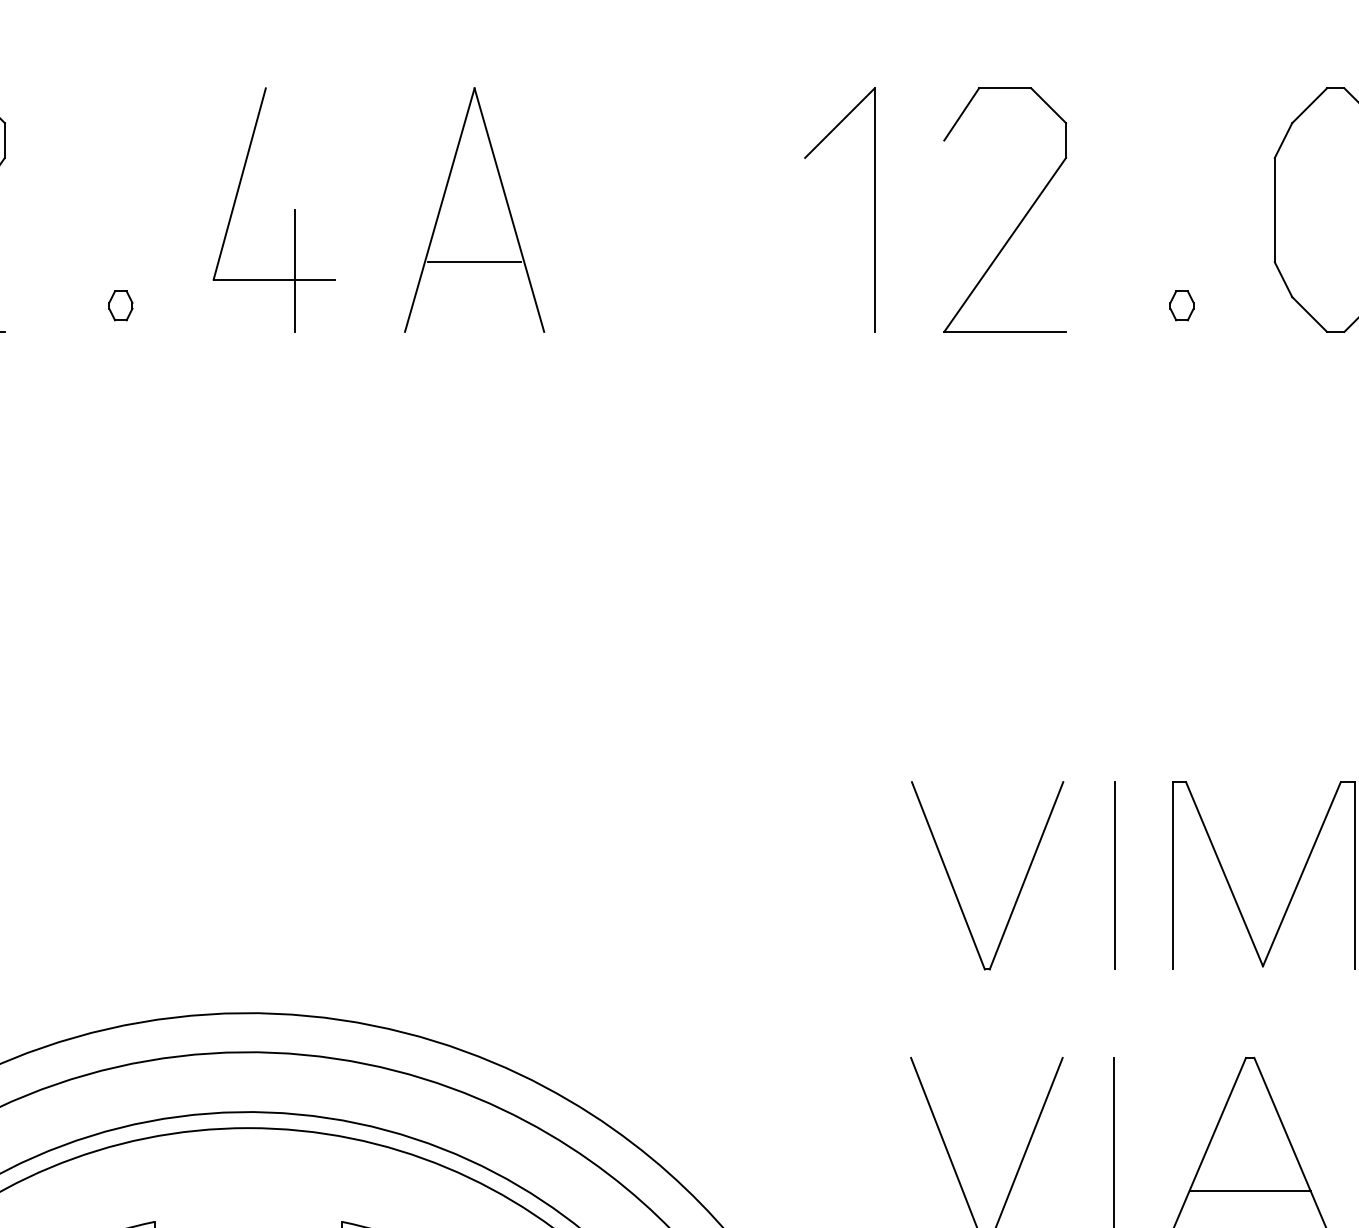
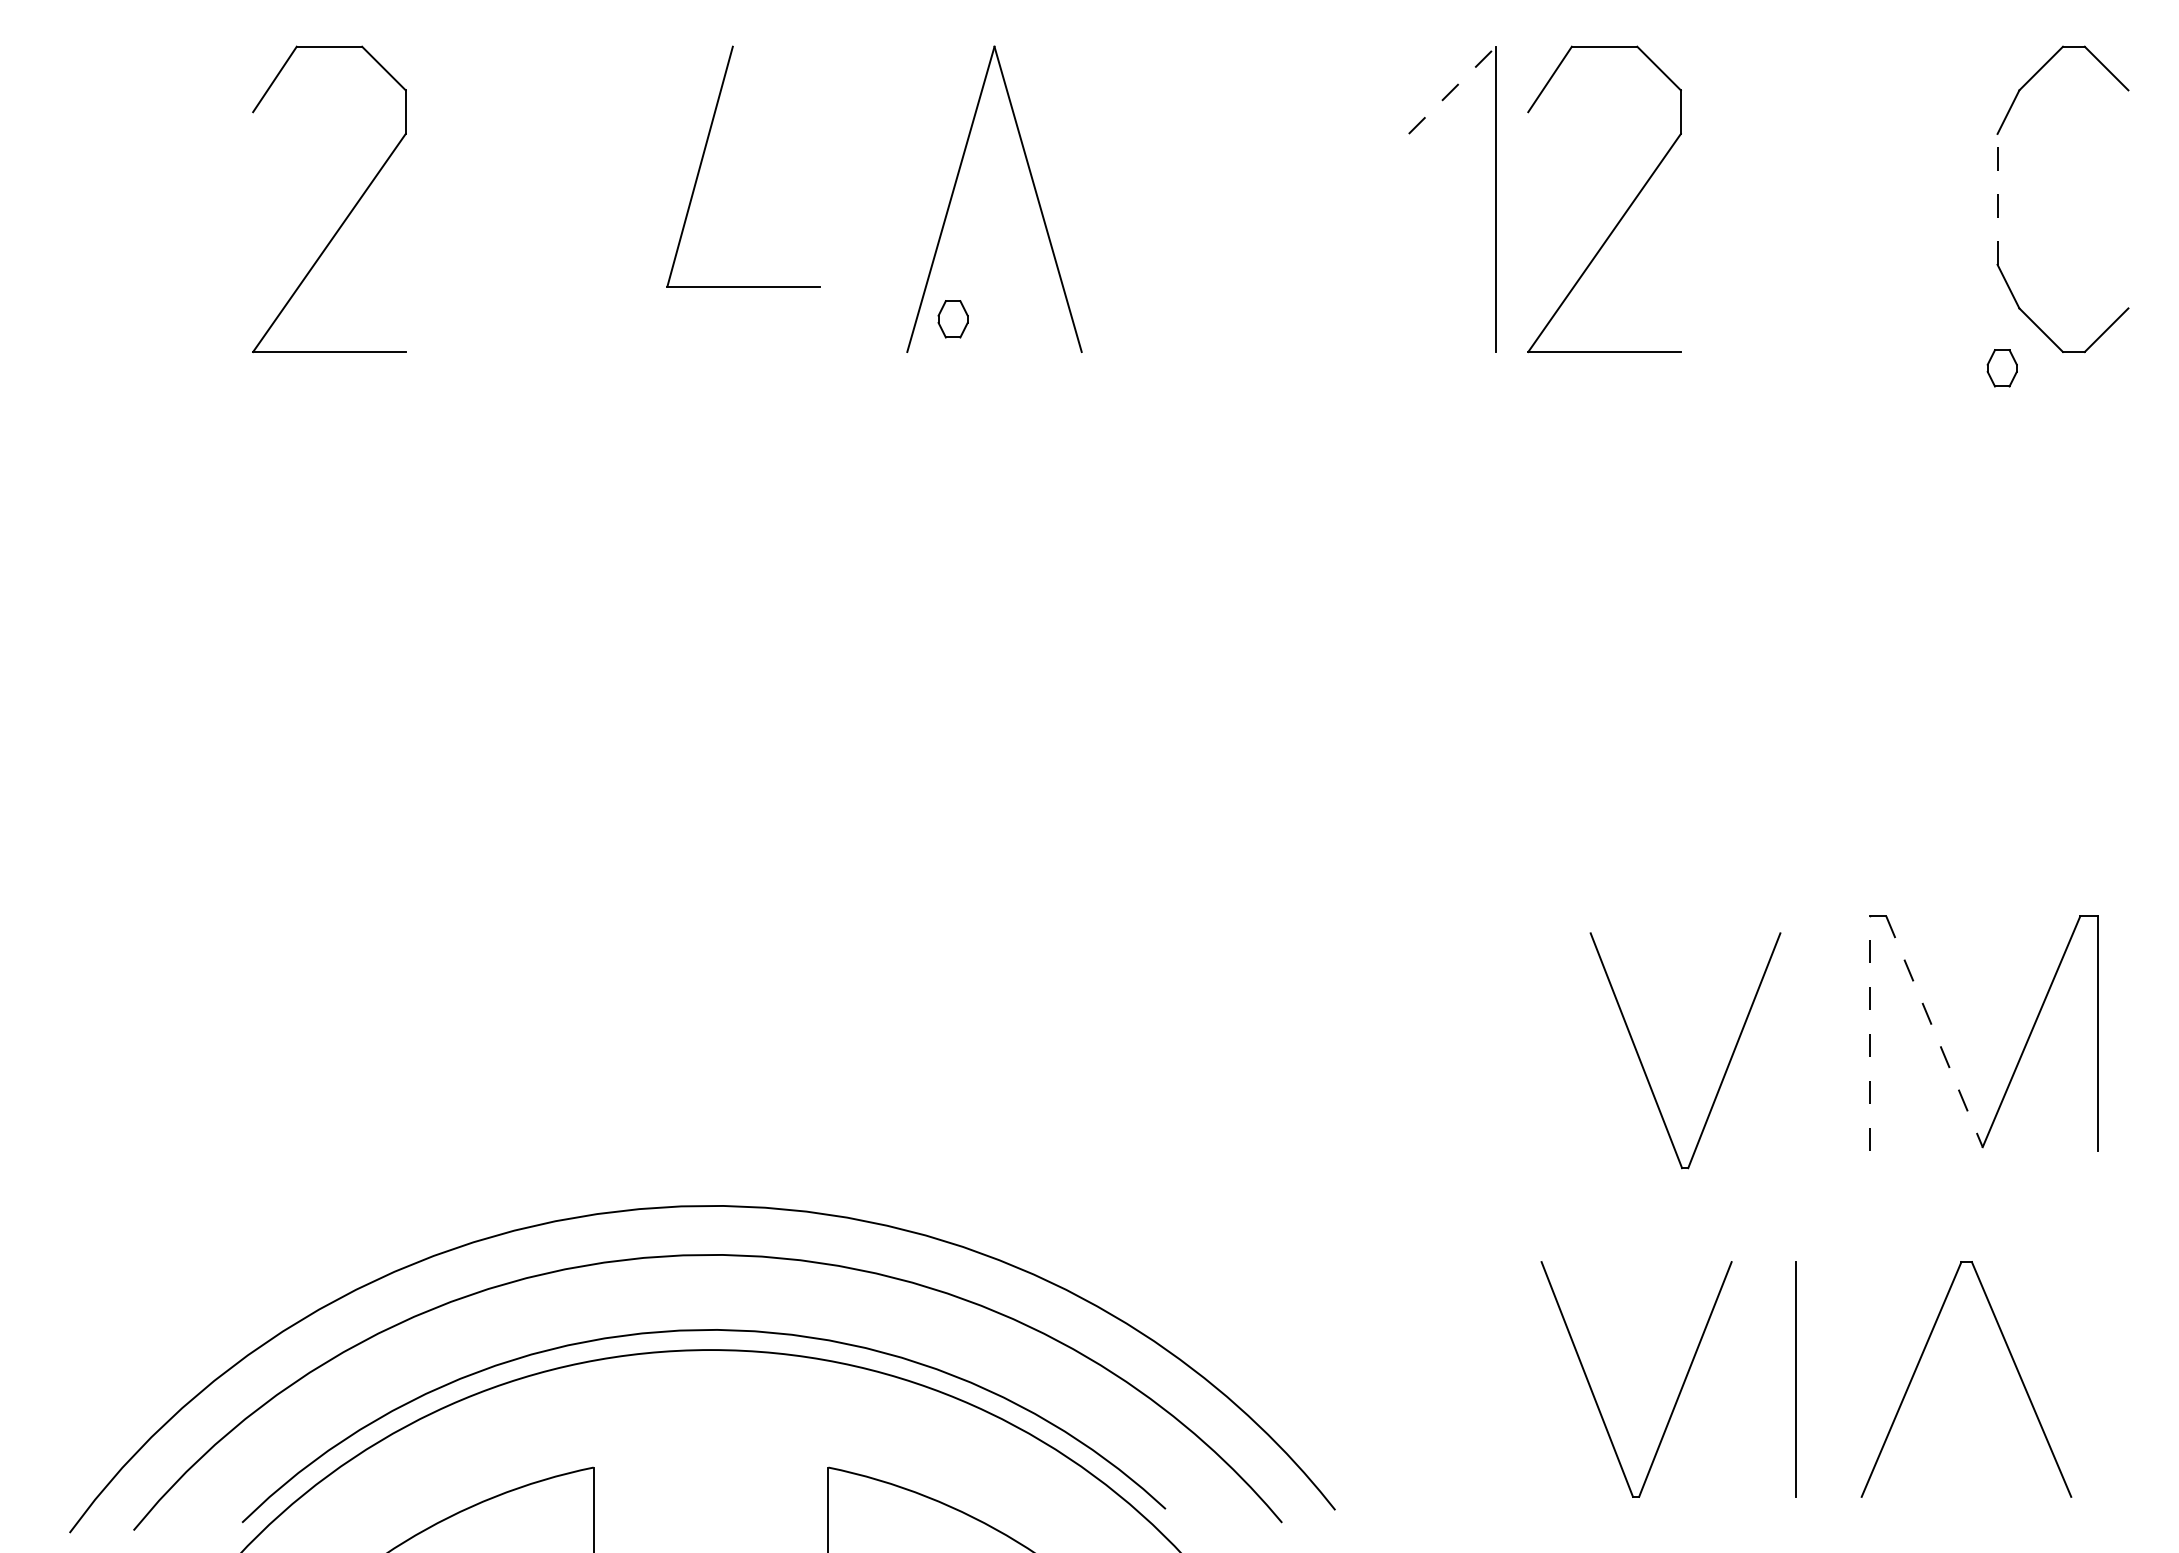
line: (839, 123) -> (1452, 90), solid -> dashed
line: (1274, 209) -> (1997, 198), solid -> dashed
part: (1021, 220) -> (1624, 212), moved
line: (474, 262) -> (994, 264), removed
line: (295, 270) -> (769, 275), removed
part: (120, 305) -> (952, 319), moved
part: (1181, 305) -> (2001, 368), moved
line: (1224, 874) -> (1934, 1032), solid -> dashed
line: (1114, 875) -> (1796, 1033), removed
line: (1173, 875) -> (1870, 1033), solid -> dashed
part: (1020, 889) -> (1726, 1067), moved
line: (1250, 1190) -> (1966, 1428), removed

